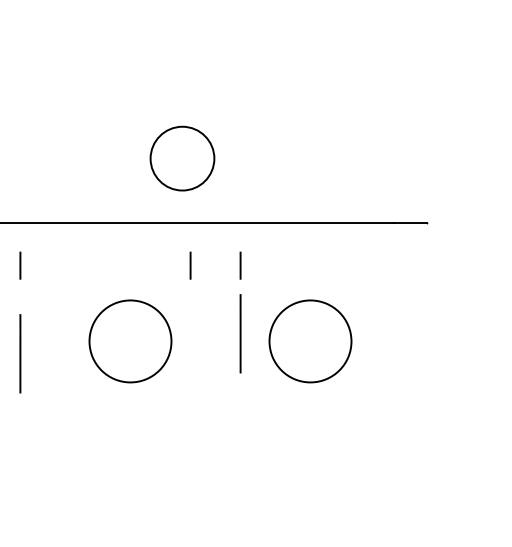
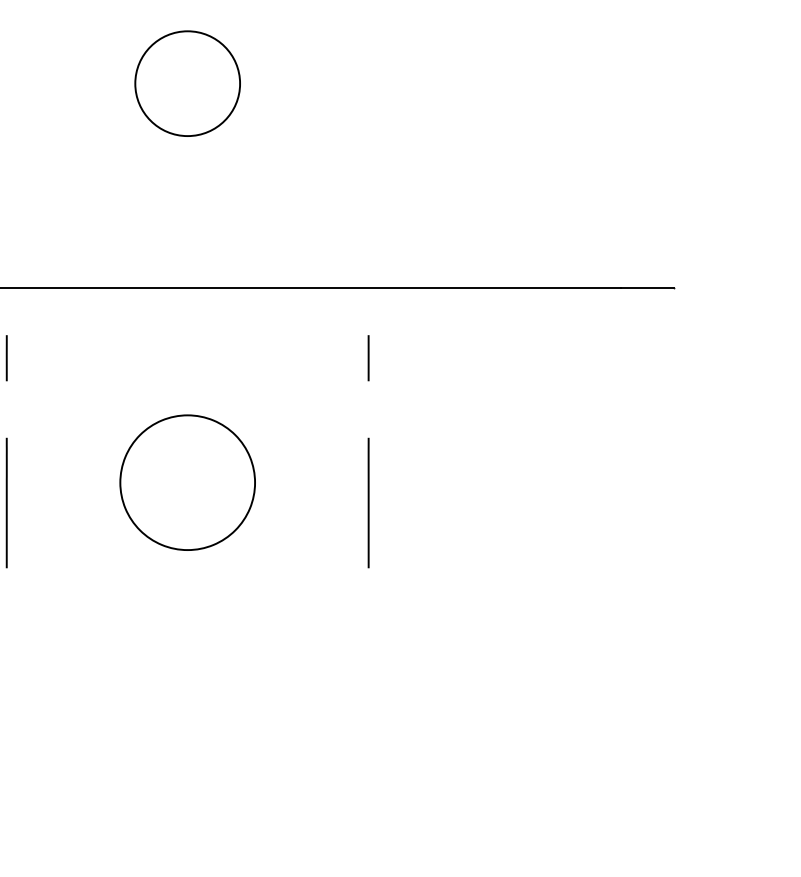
circle: (182, 158) -> (187, 83), moved
line: (190, 265) -> (286, 357), removed
line: (240, 333) -> (368, 502), moved
part: (310, 341) -> (483, 482), removed

